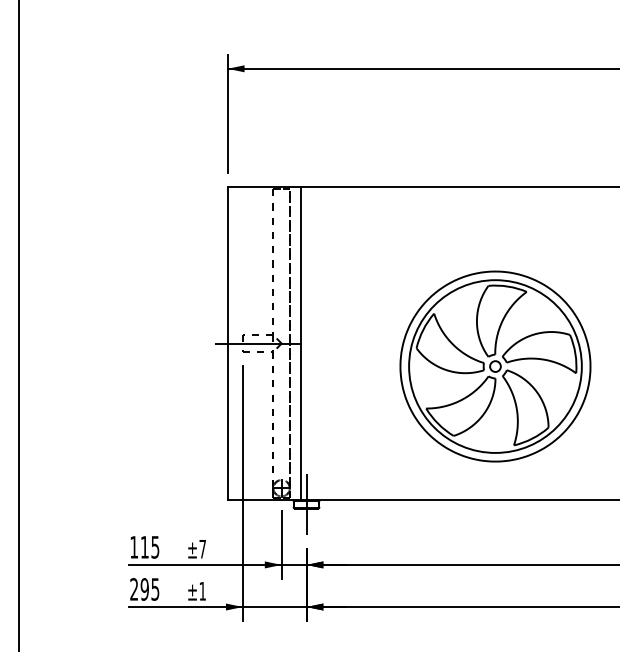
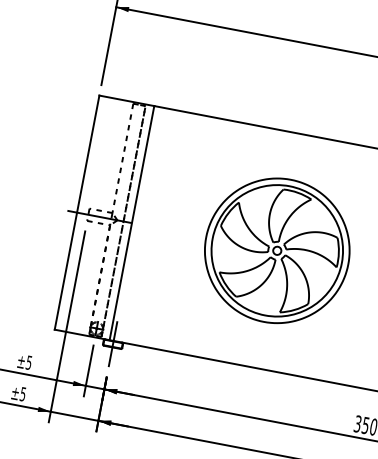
part: (495, 366) -> (277, 250), moved
text: (202, 549) -> (28, 363), ±7 -> ±5
text: (202, 591) -> (22, 394), ±1 -> ±5

